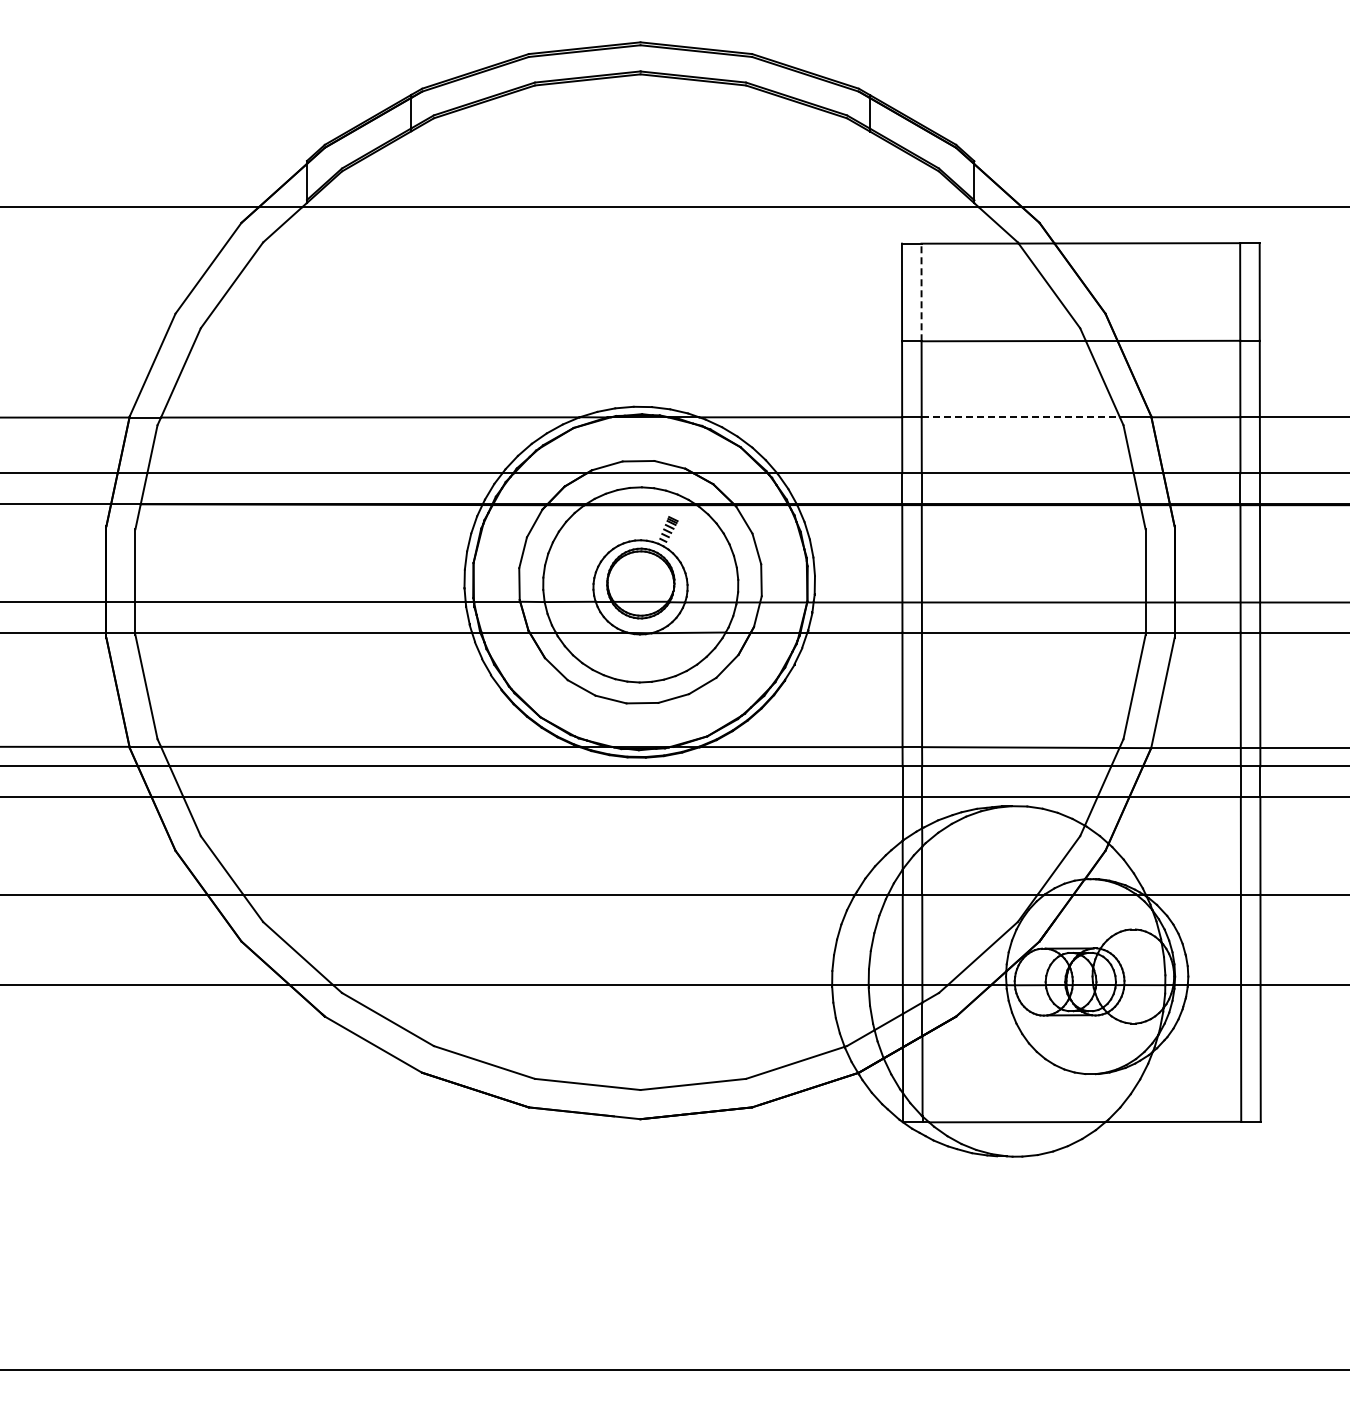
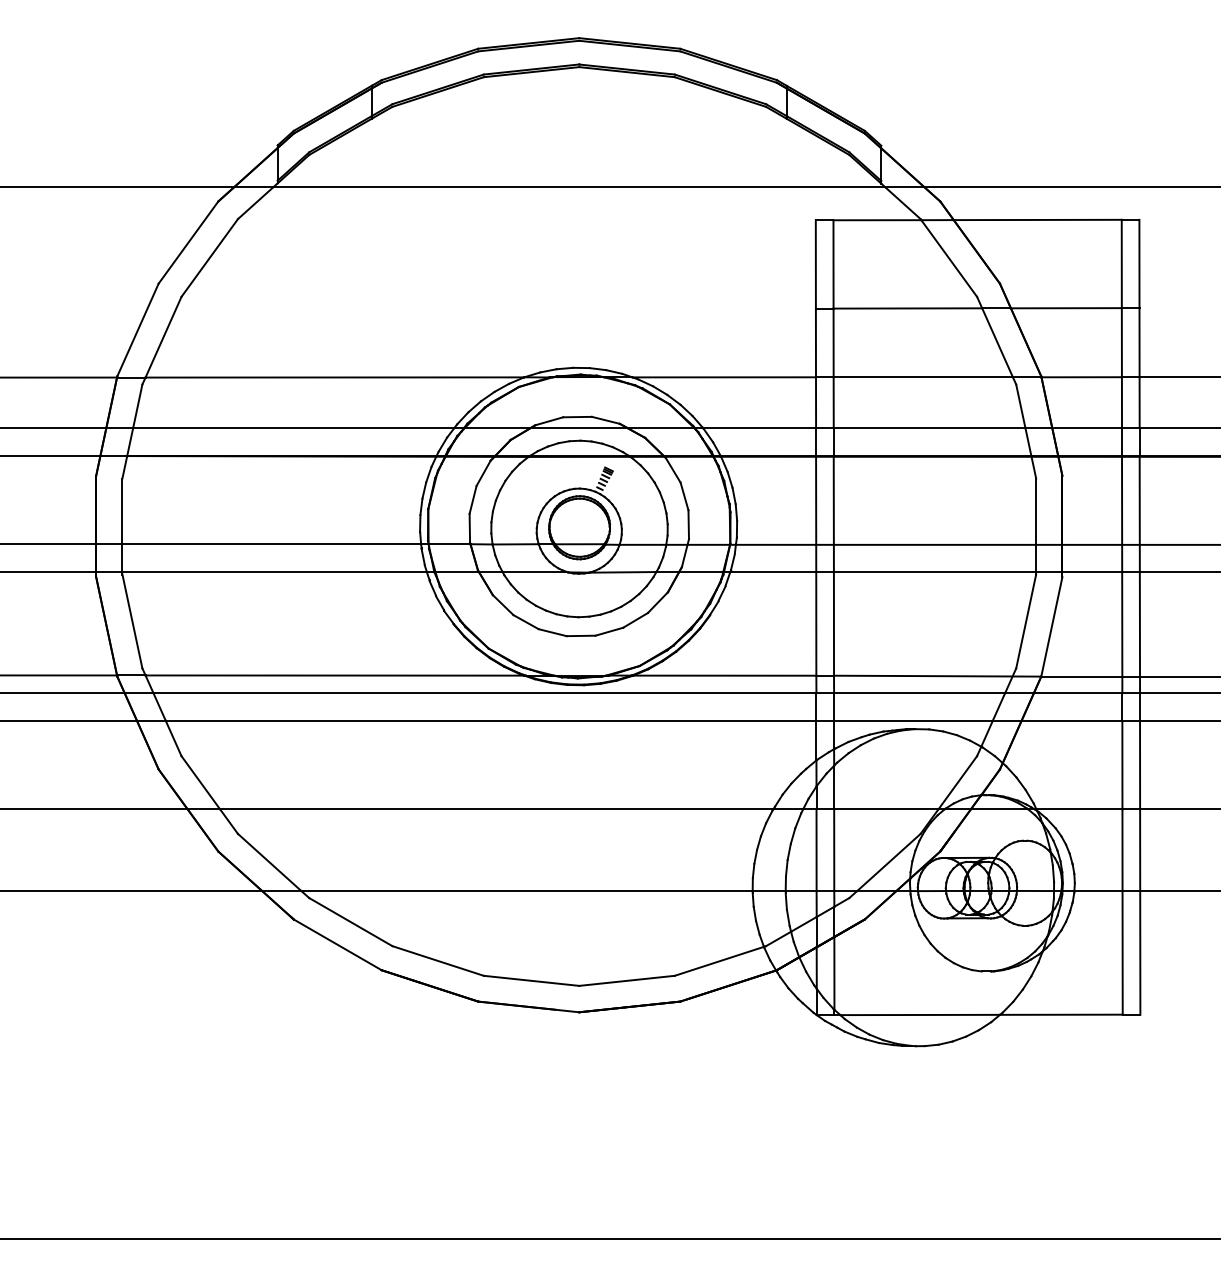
line: (921, 292) -> (833, 264), dashed -> solid
line: (1021, 417) -> (923, 377), dashed -> solid

